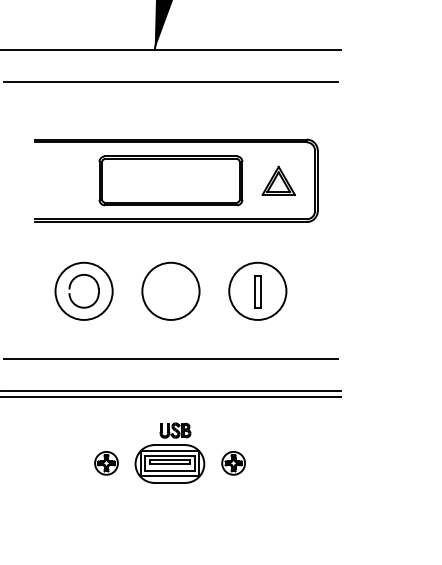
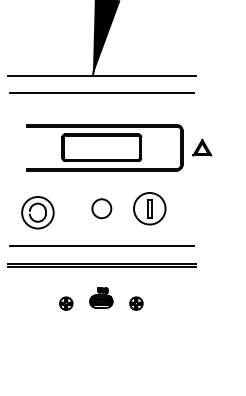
part: (279, 180) -> (202, 147), moved
part: (83, 290) -> (37, 212), moved
circle: (170, 290) -> (101, 208), size x0.6
part: (170, 452) -> (101, 297), size x0.6

